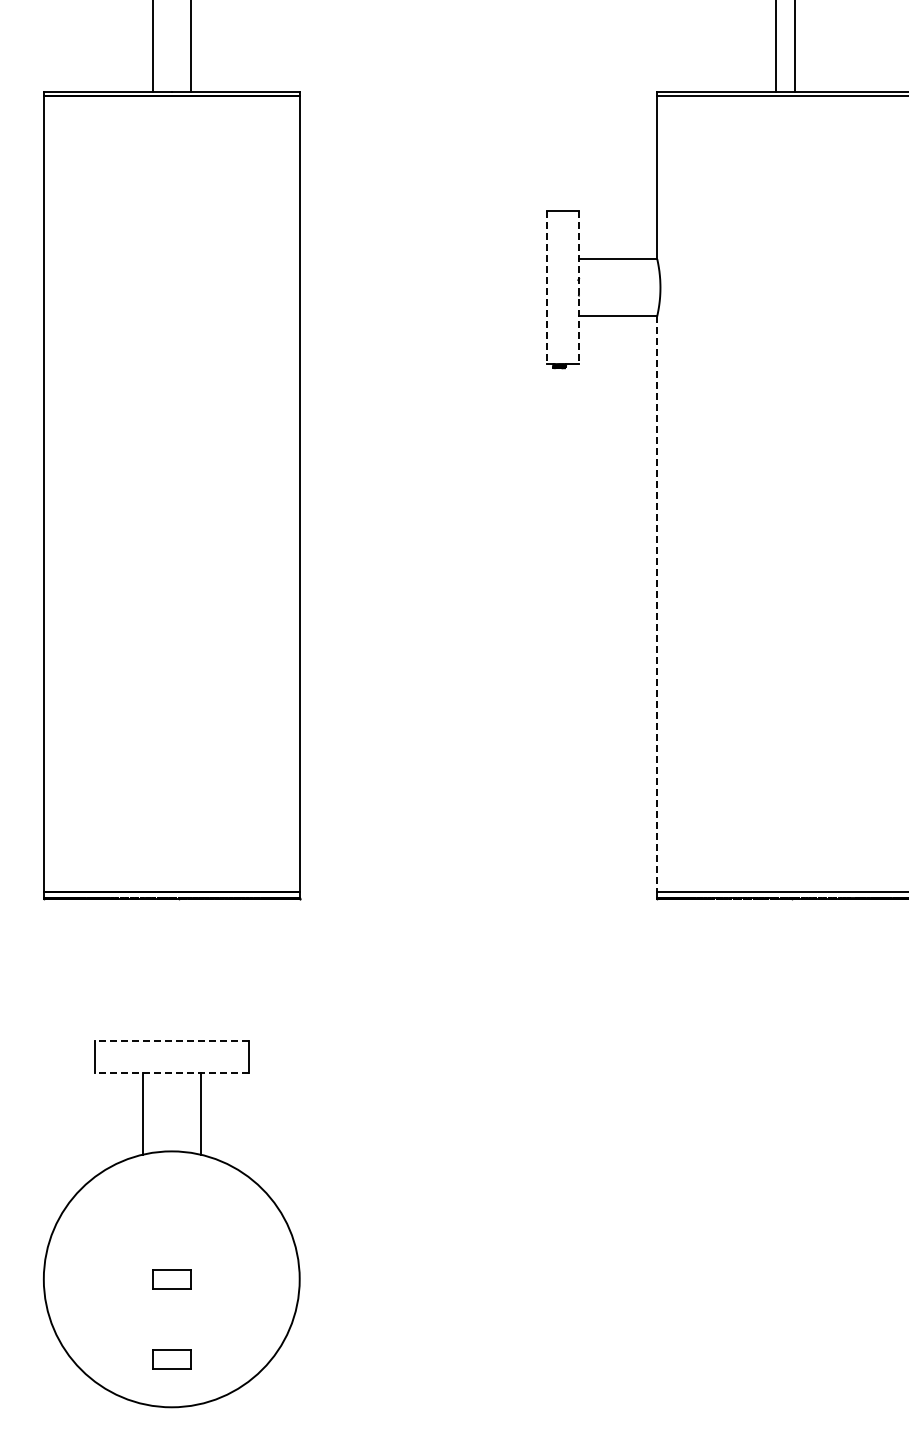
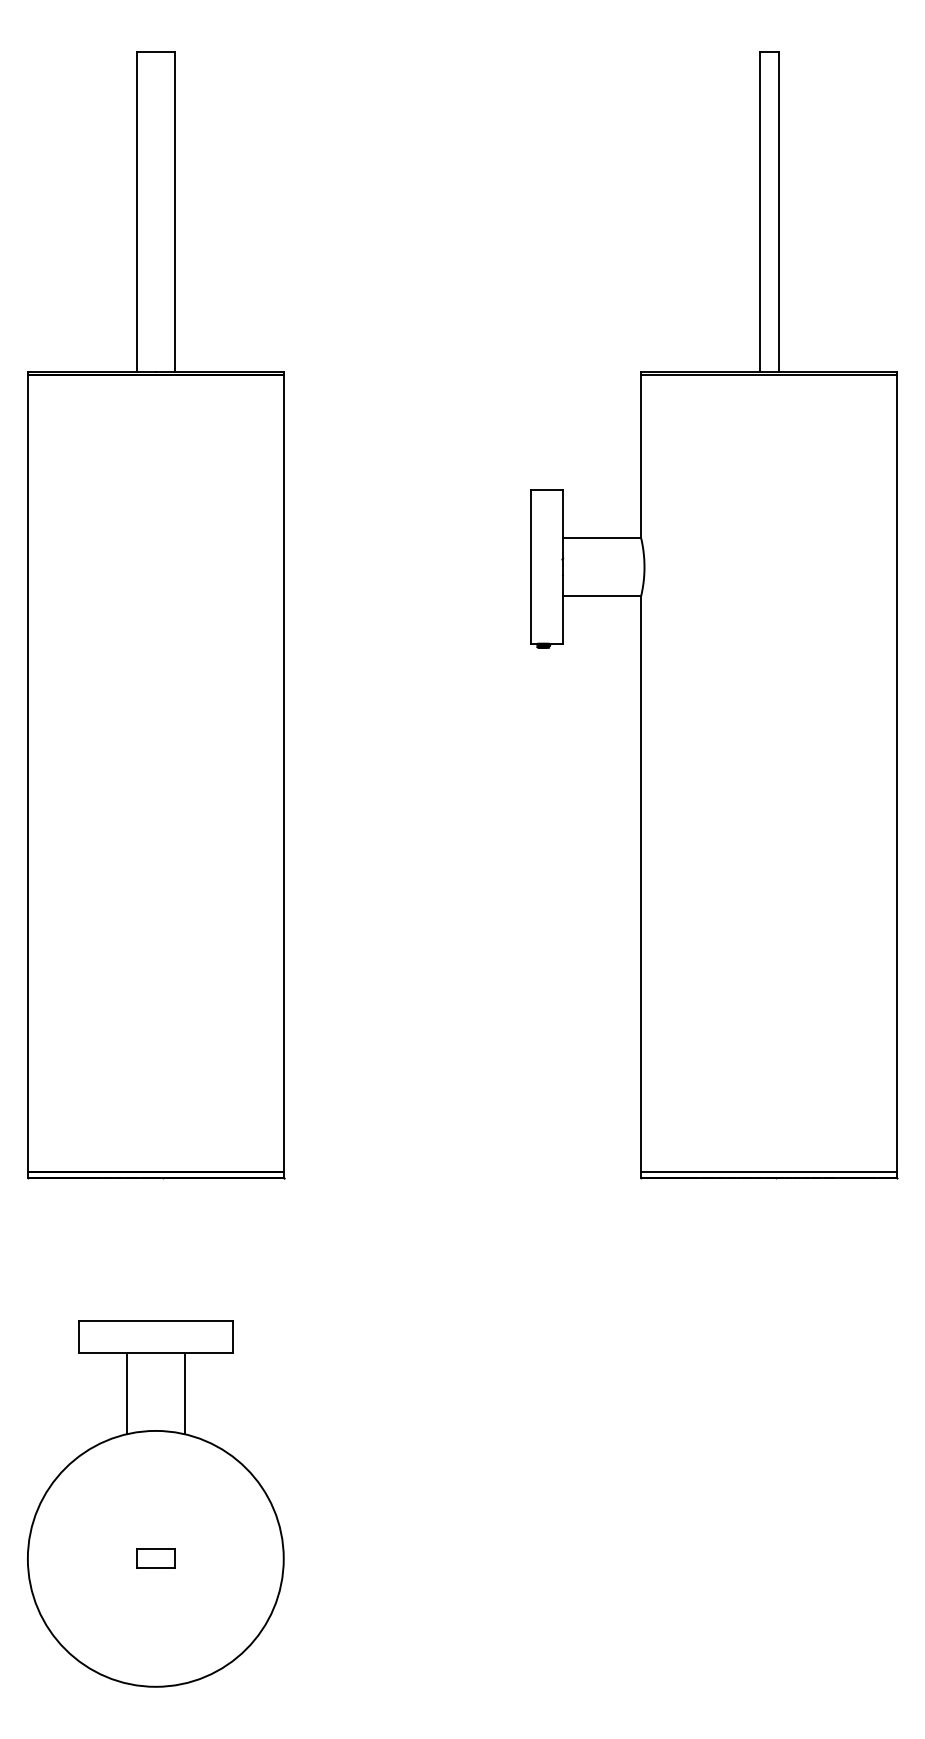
line: (546, 287) -> (530, 567), dashed -> solid
line: (578, 287) -> (562, 567), dashed -> solid
line: (657, 603) -> (641, 883), dashed -> solid
line: (171, 1040) -> (155, 1320), dashed -> solid
line: (171, 1072) -> (155, 1352), dashed -> solid
part: (171, 1358) -> (155, 1638), removed

